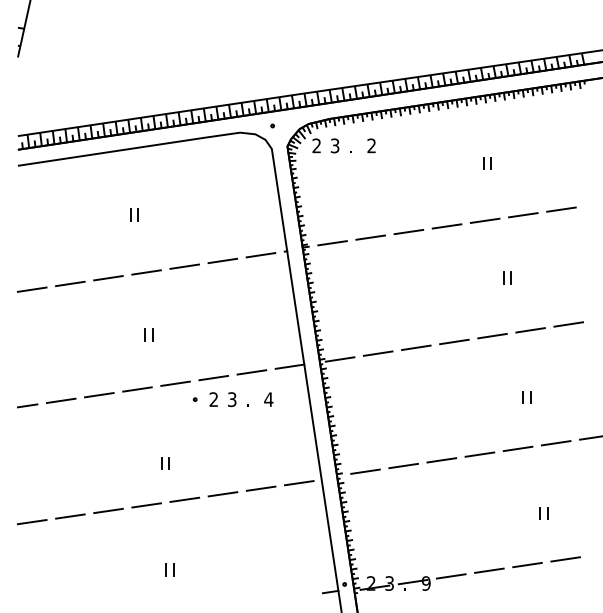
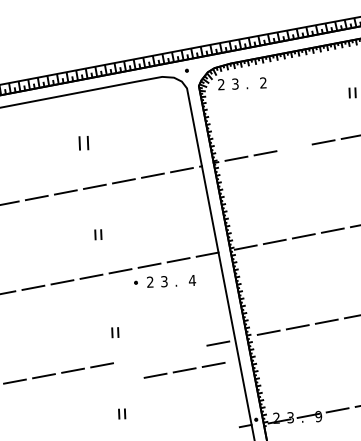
part: (134, 214) -> (83, 142), size x1.4
line: (408, 231) -> (294, 147), removed
line: (222, 493) -> (184, 369), moved

